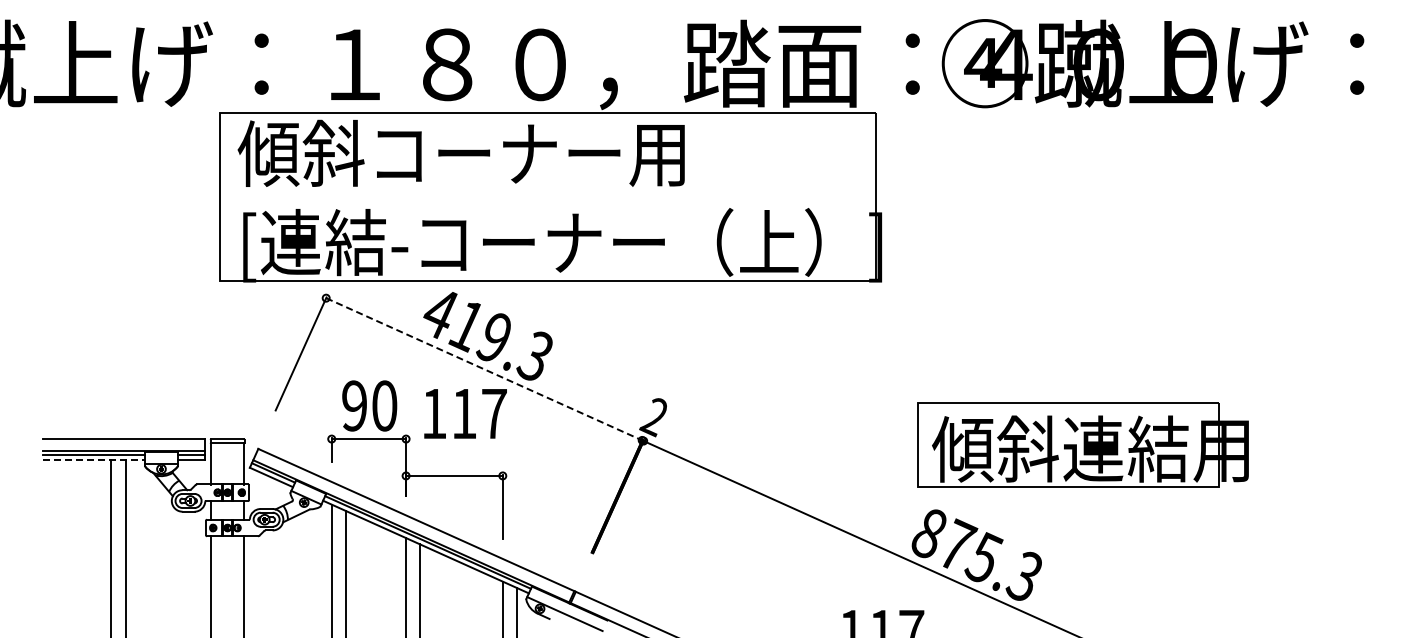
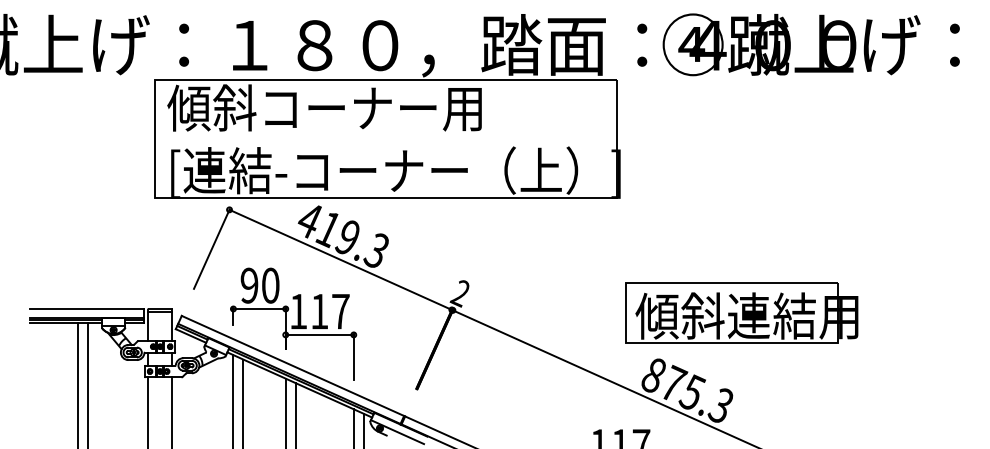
line: (484, 369) -> (340, 260), dashed -> solid
text: (465, 413) -> (320, 311), moved
part: (1082, 444) -> (741, 312), moved
line: (94, 459) -> (66, 323), dashed -> solid

